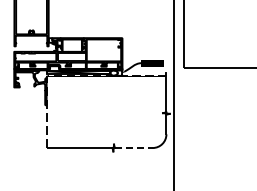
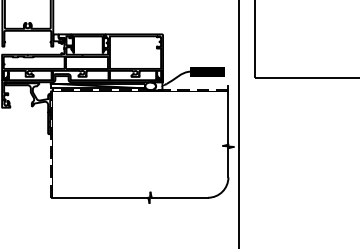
line: (133, 148) -> (179, 198), dashed -> solid

